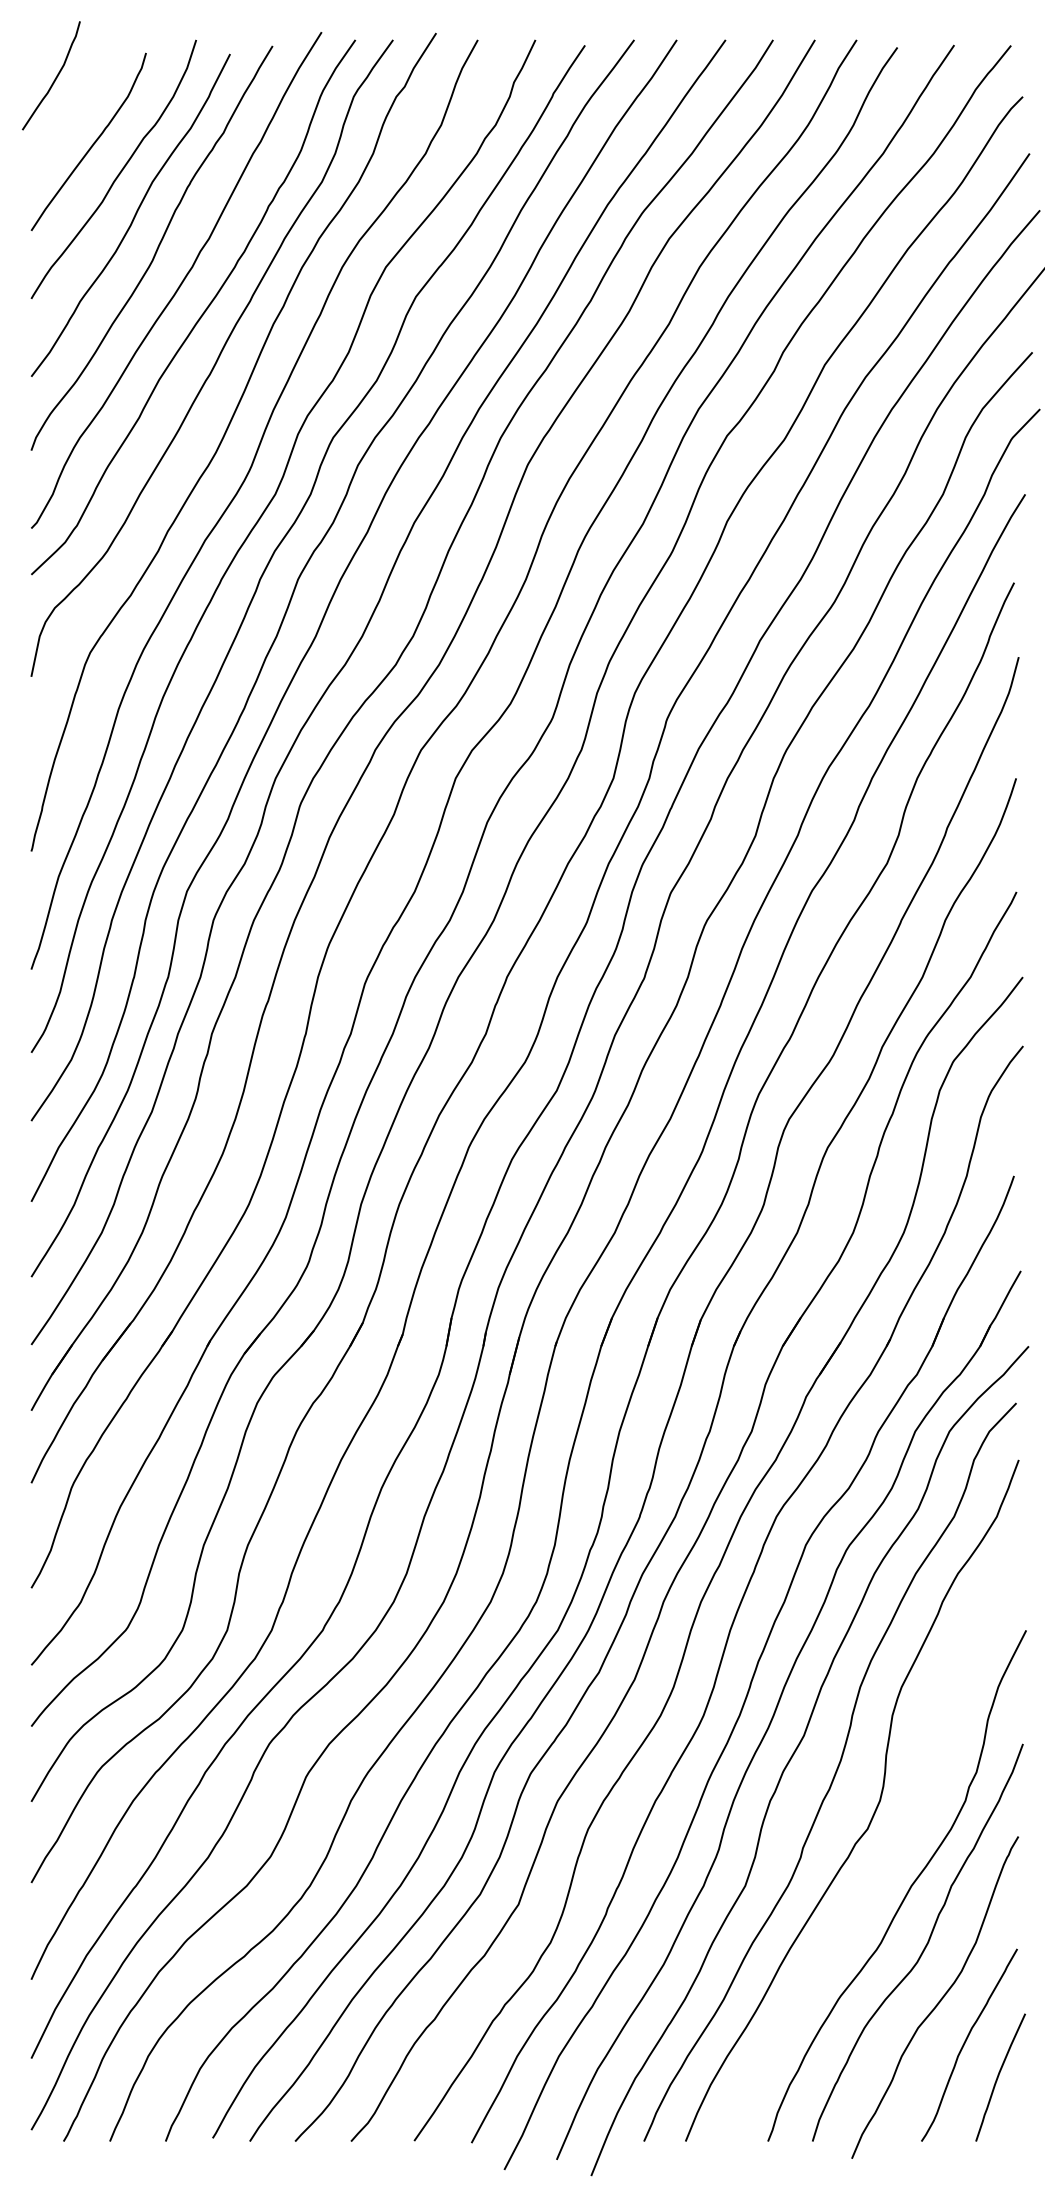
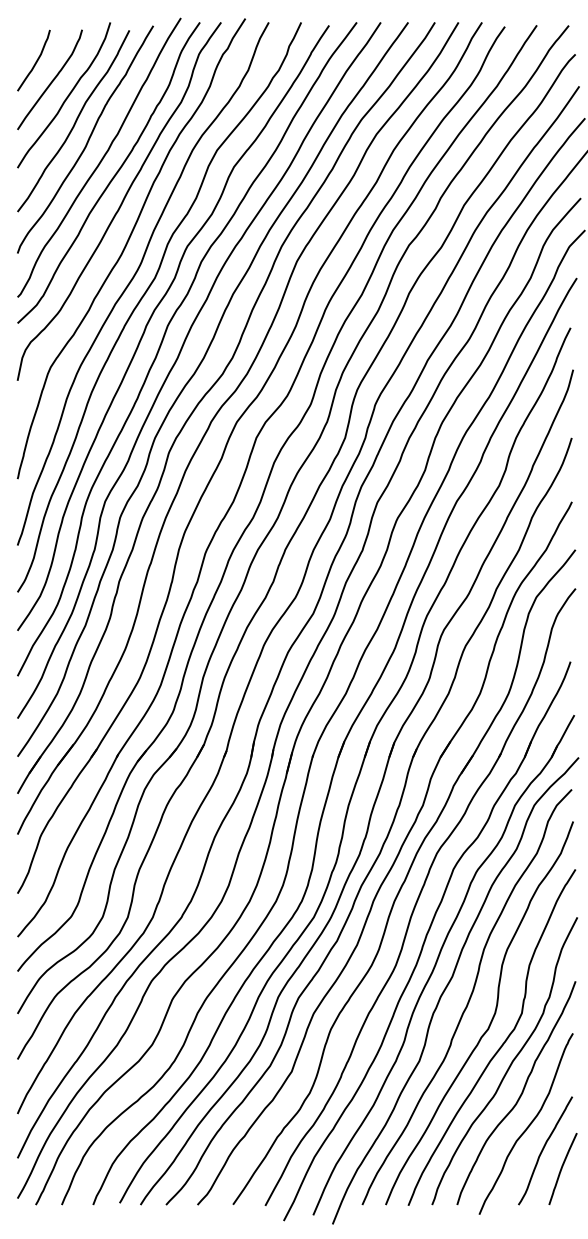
curve: (54, 77) -> (35, 61), moved
curve: (891, 1856) -> (501, 1044), added

